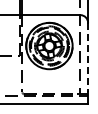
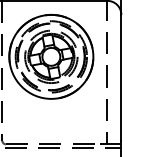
line: (88, 57) -> (122, 77), dashed -> solid

